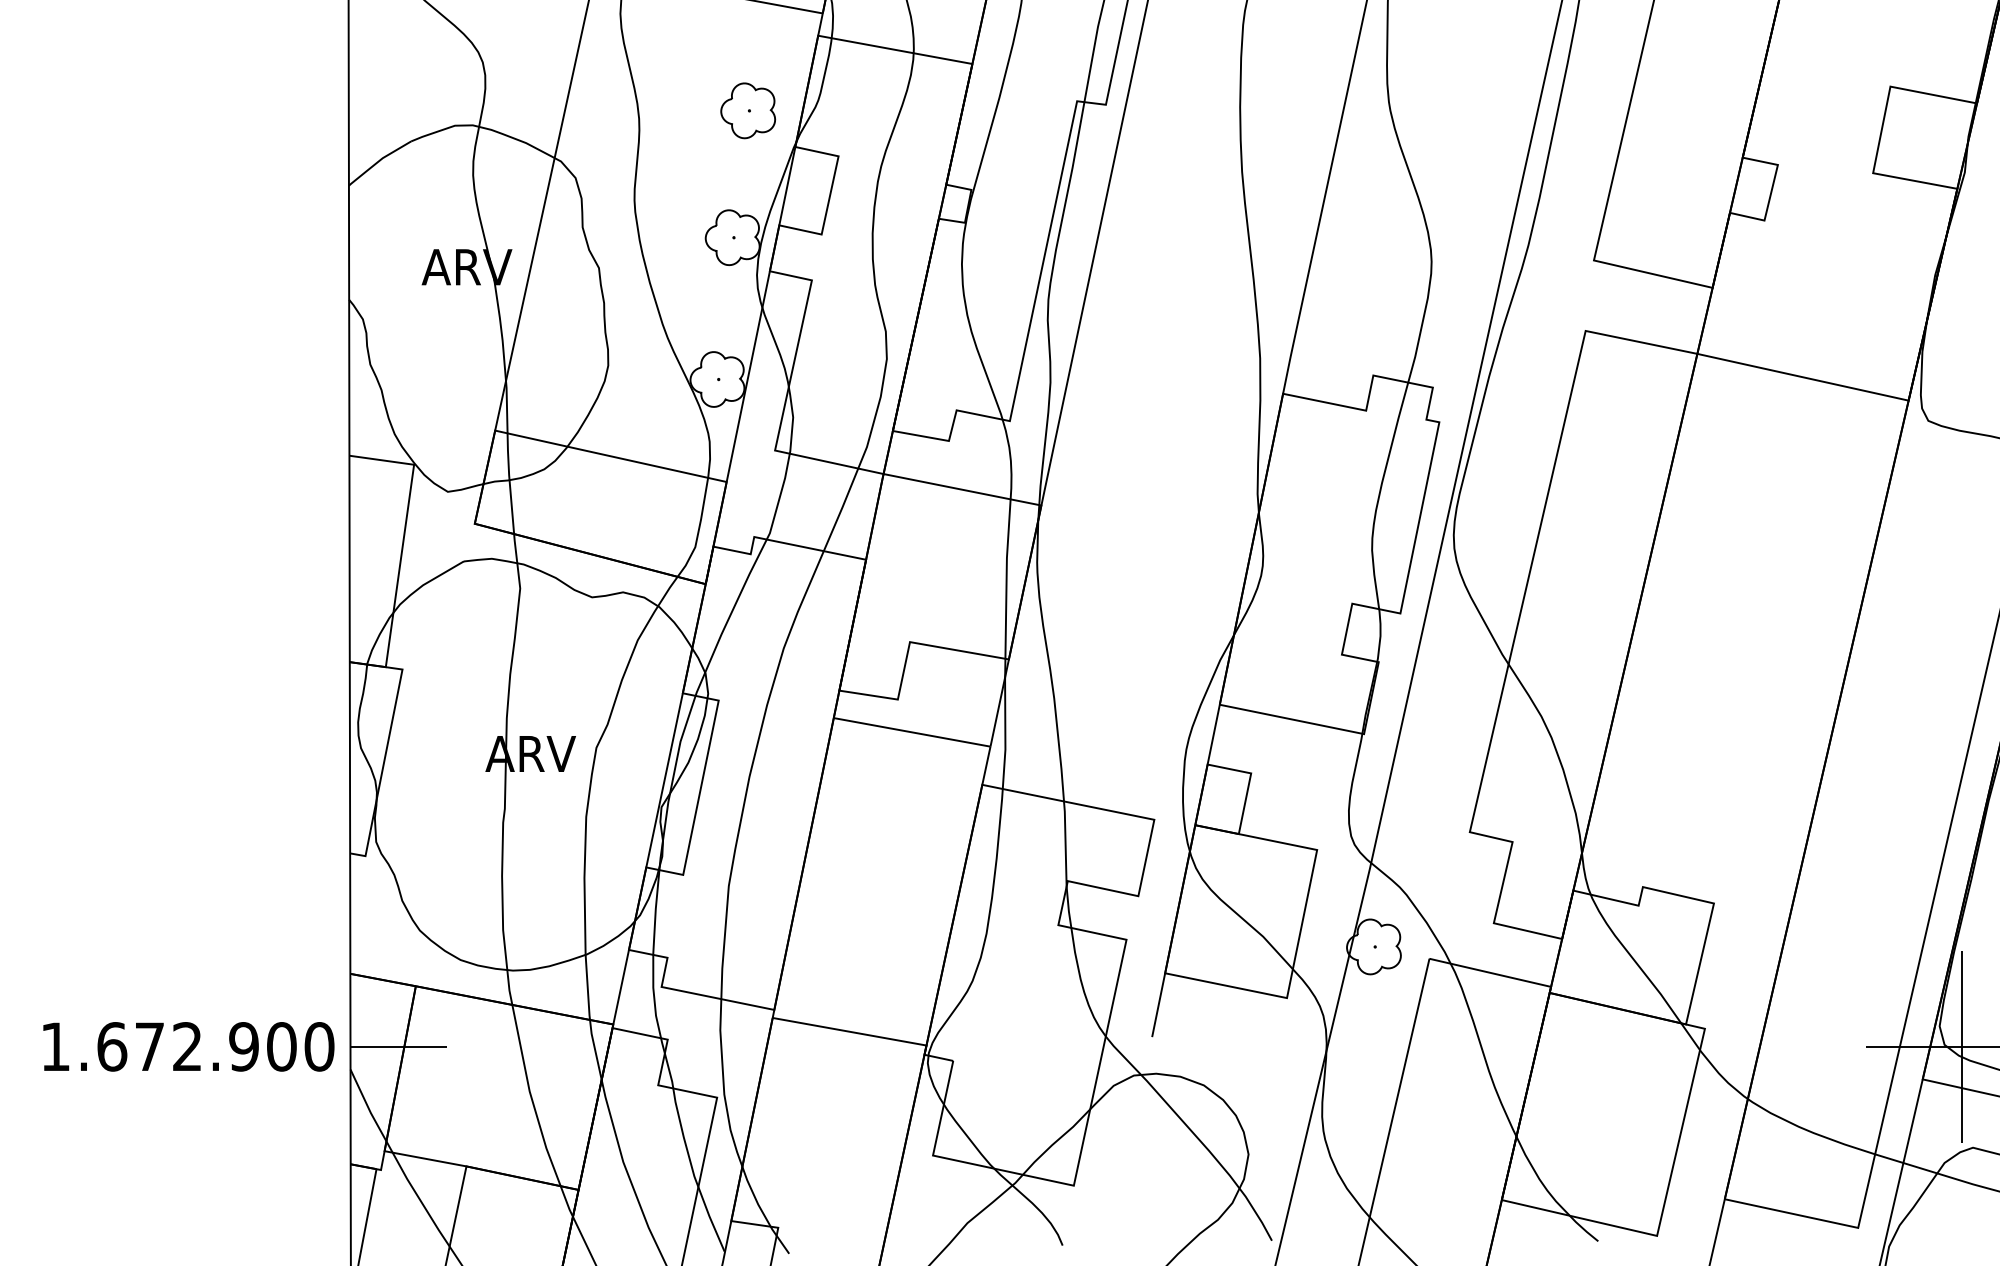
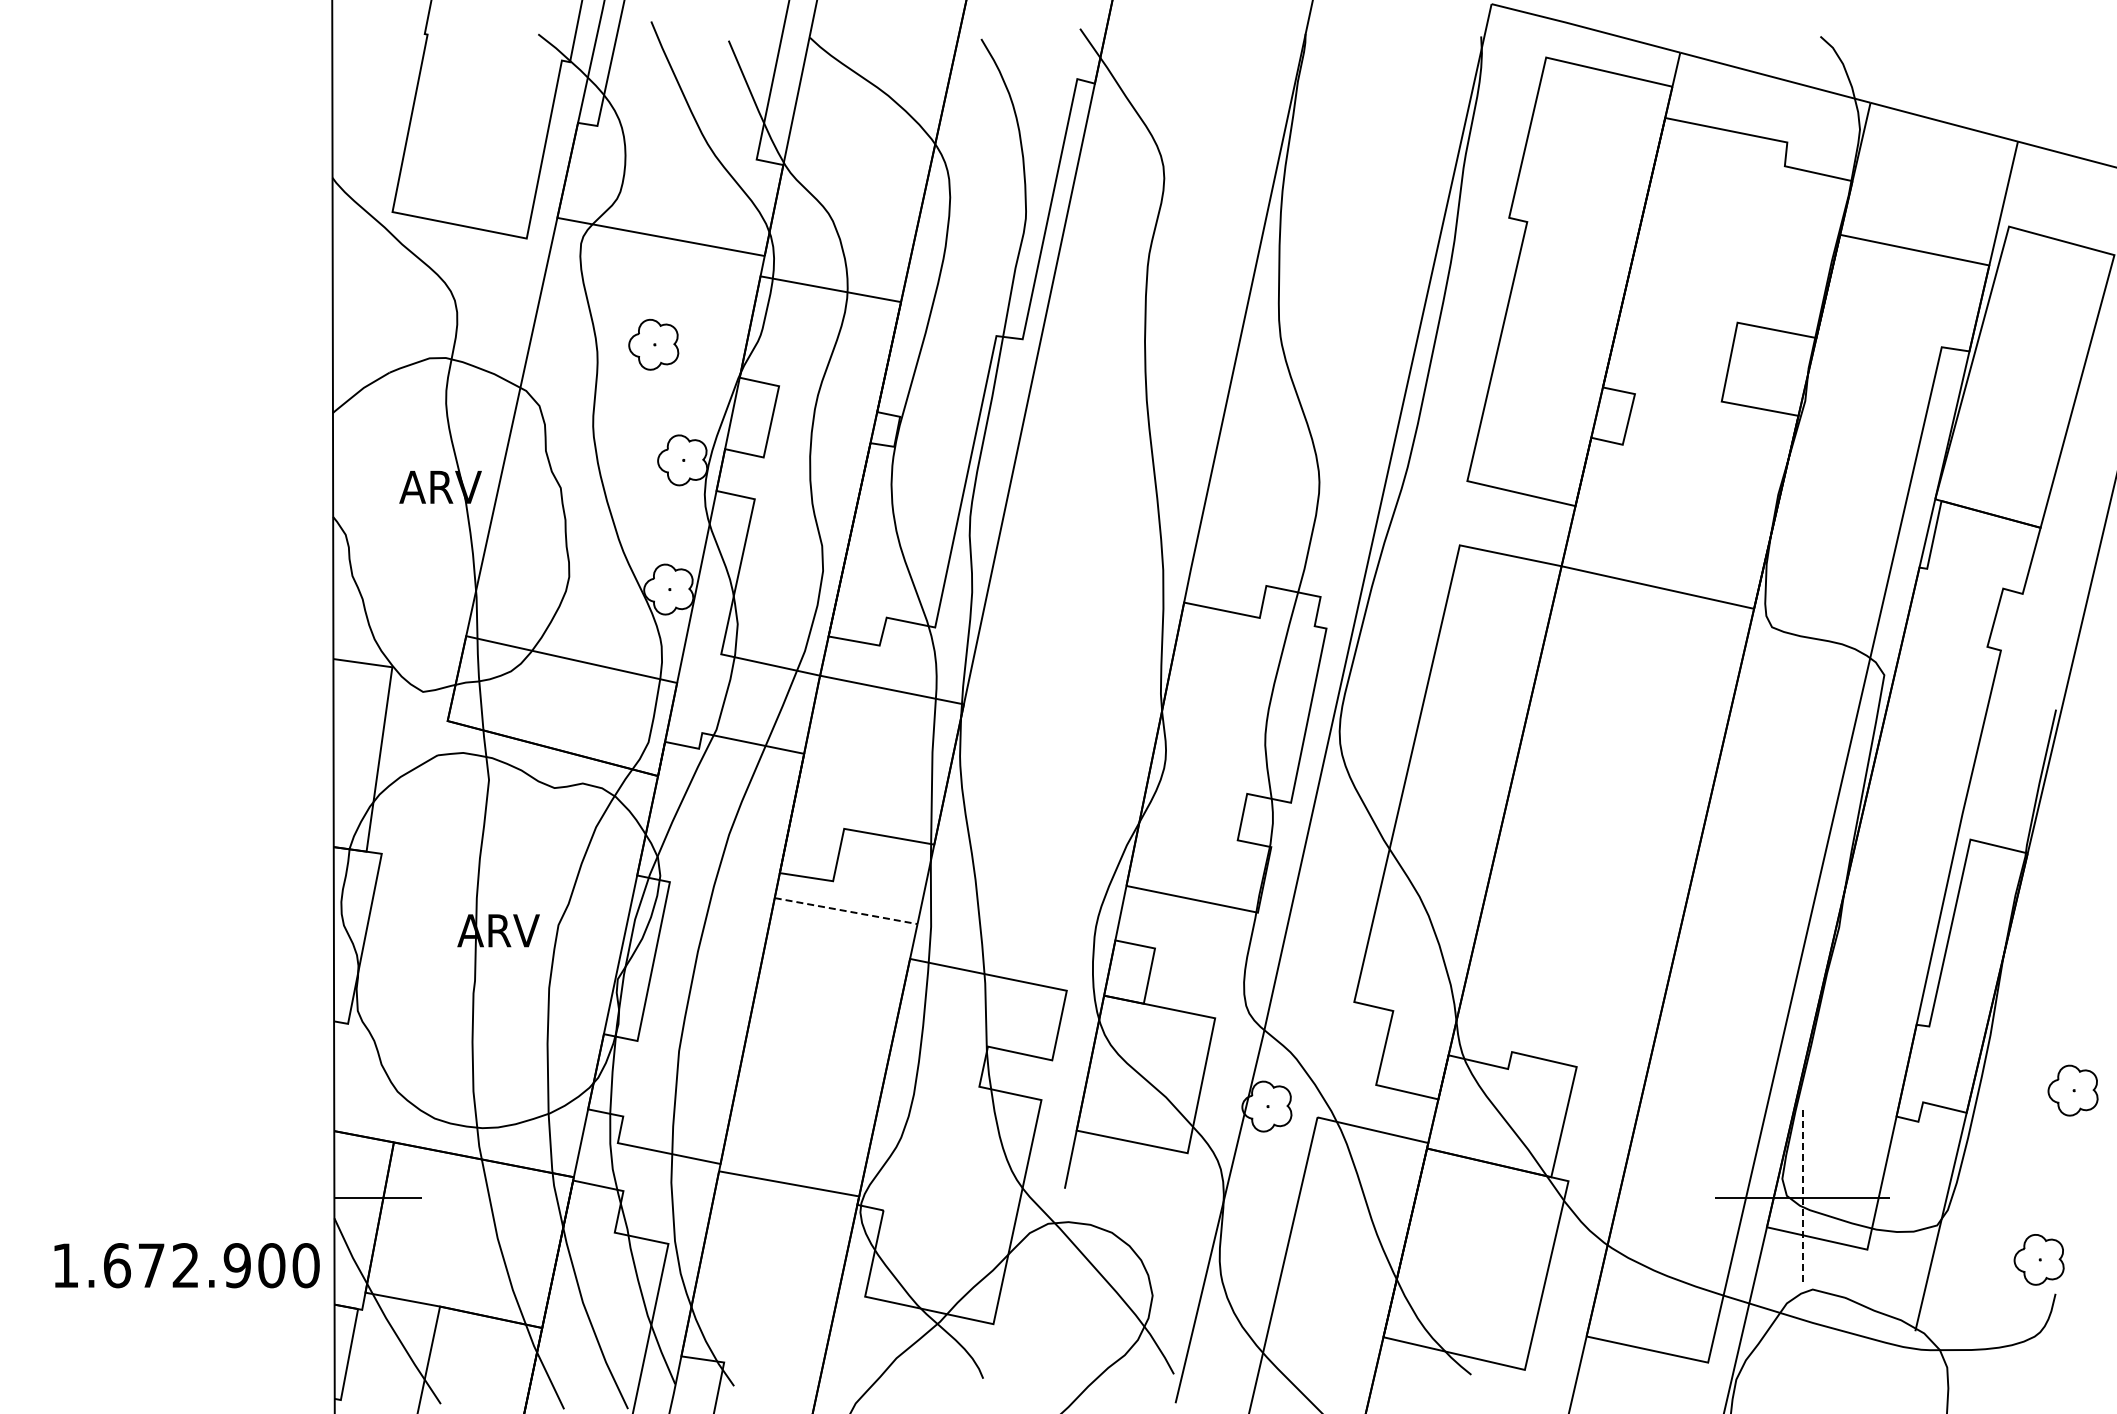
part: (747, 110) -> (653, 344), moved
line: (912, 732) -> (846, 911), solid -> dashed
text: (188, 1046) -> (186, 1265), moved
line: (1961, 1046) -> (1802, 1197), solid -> dashed

